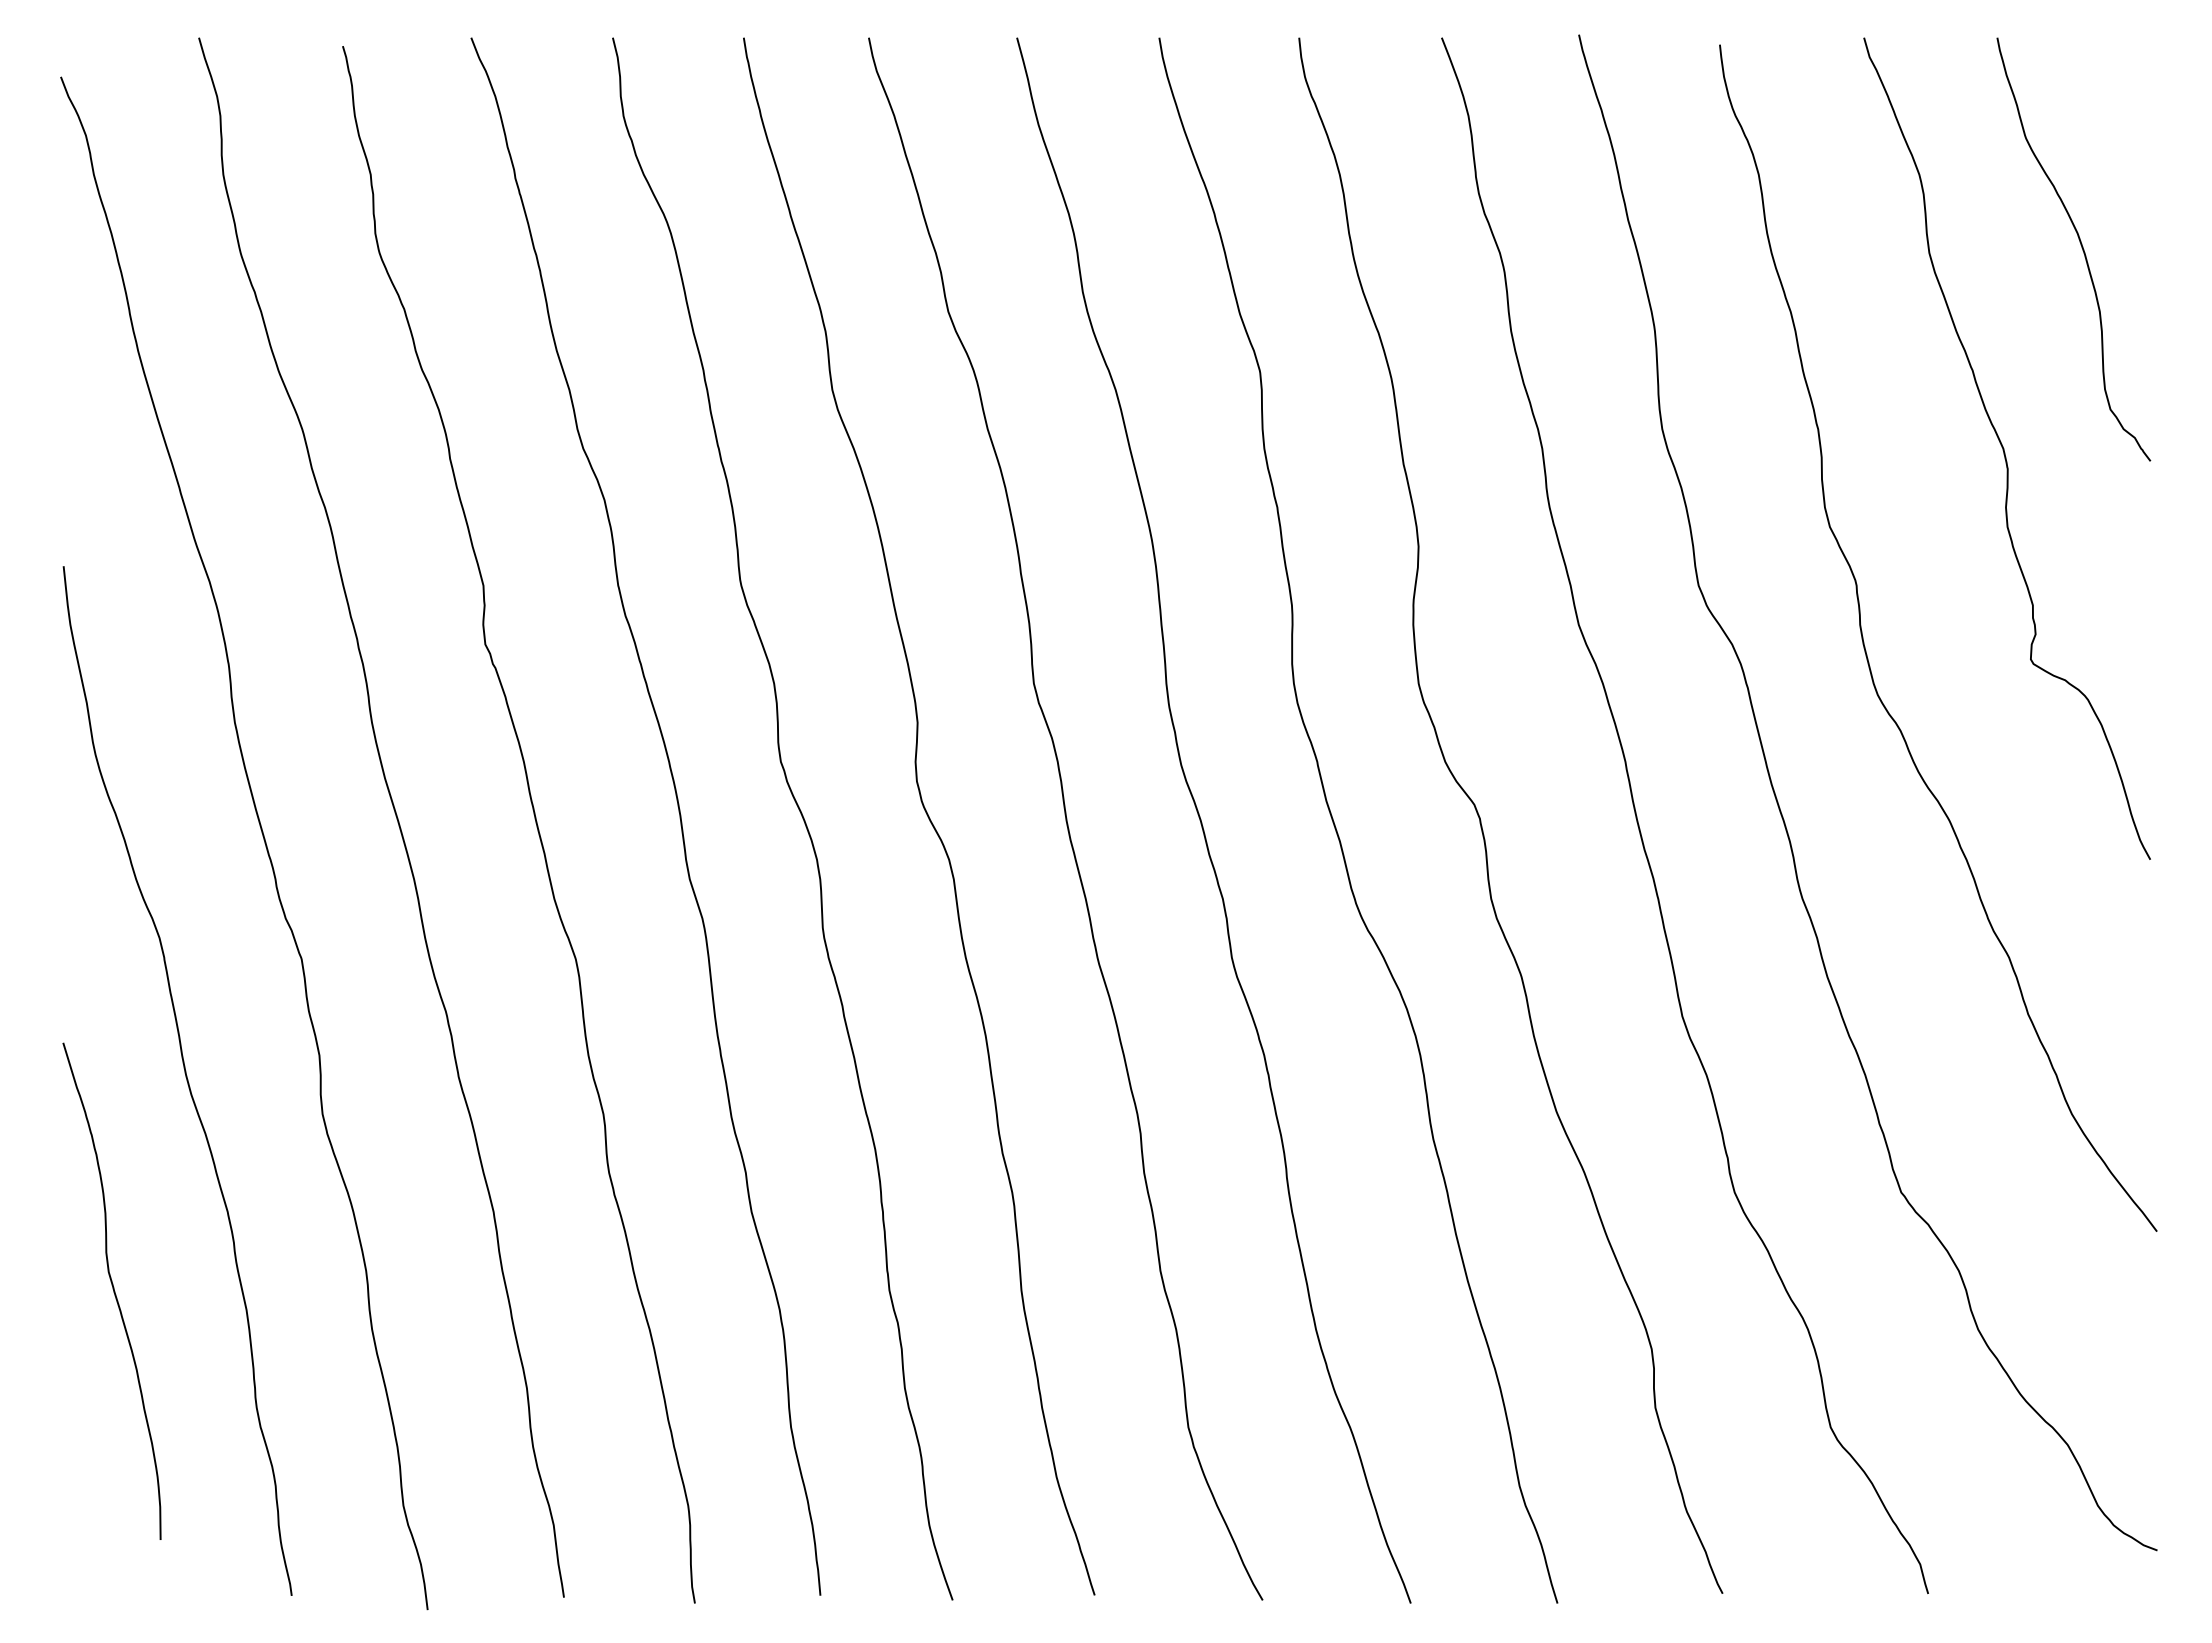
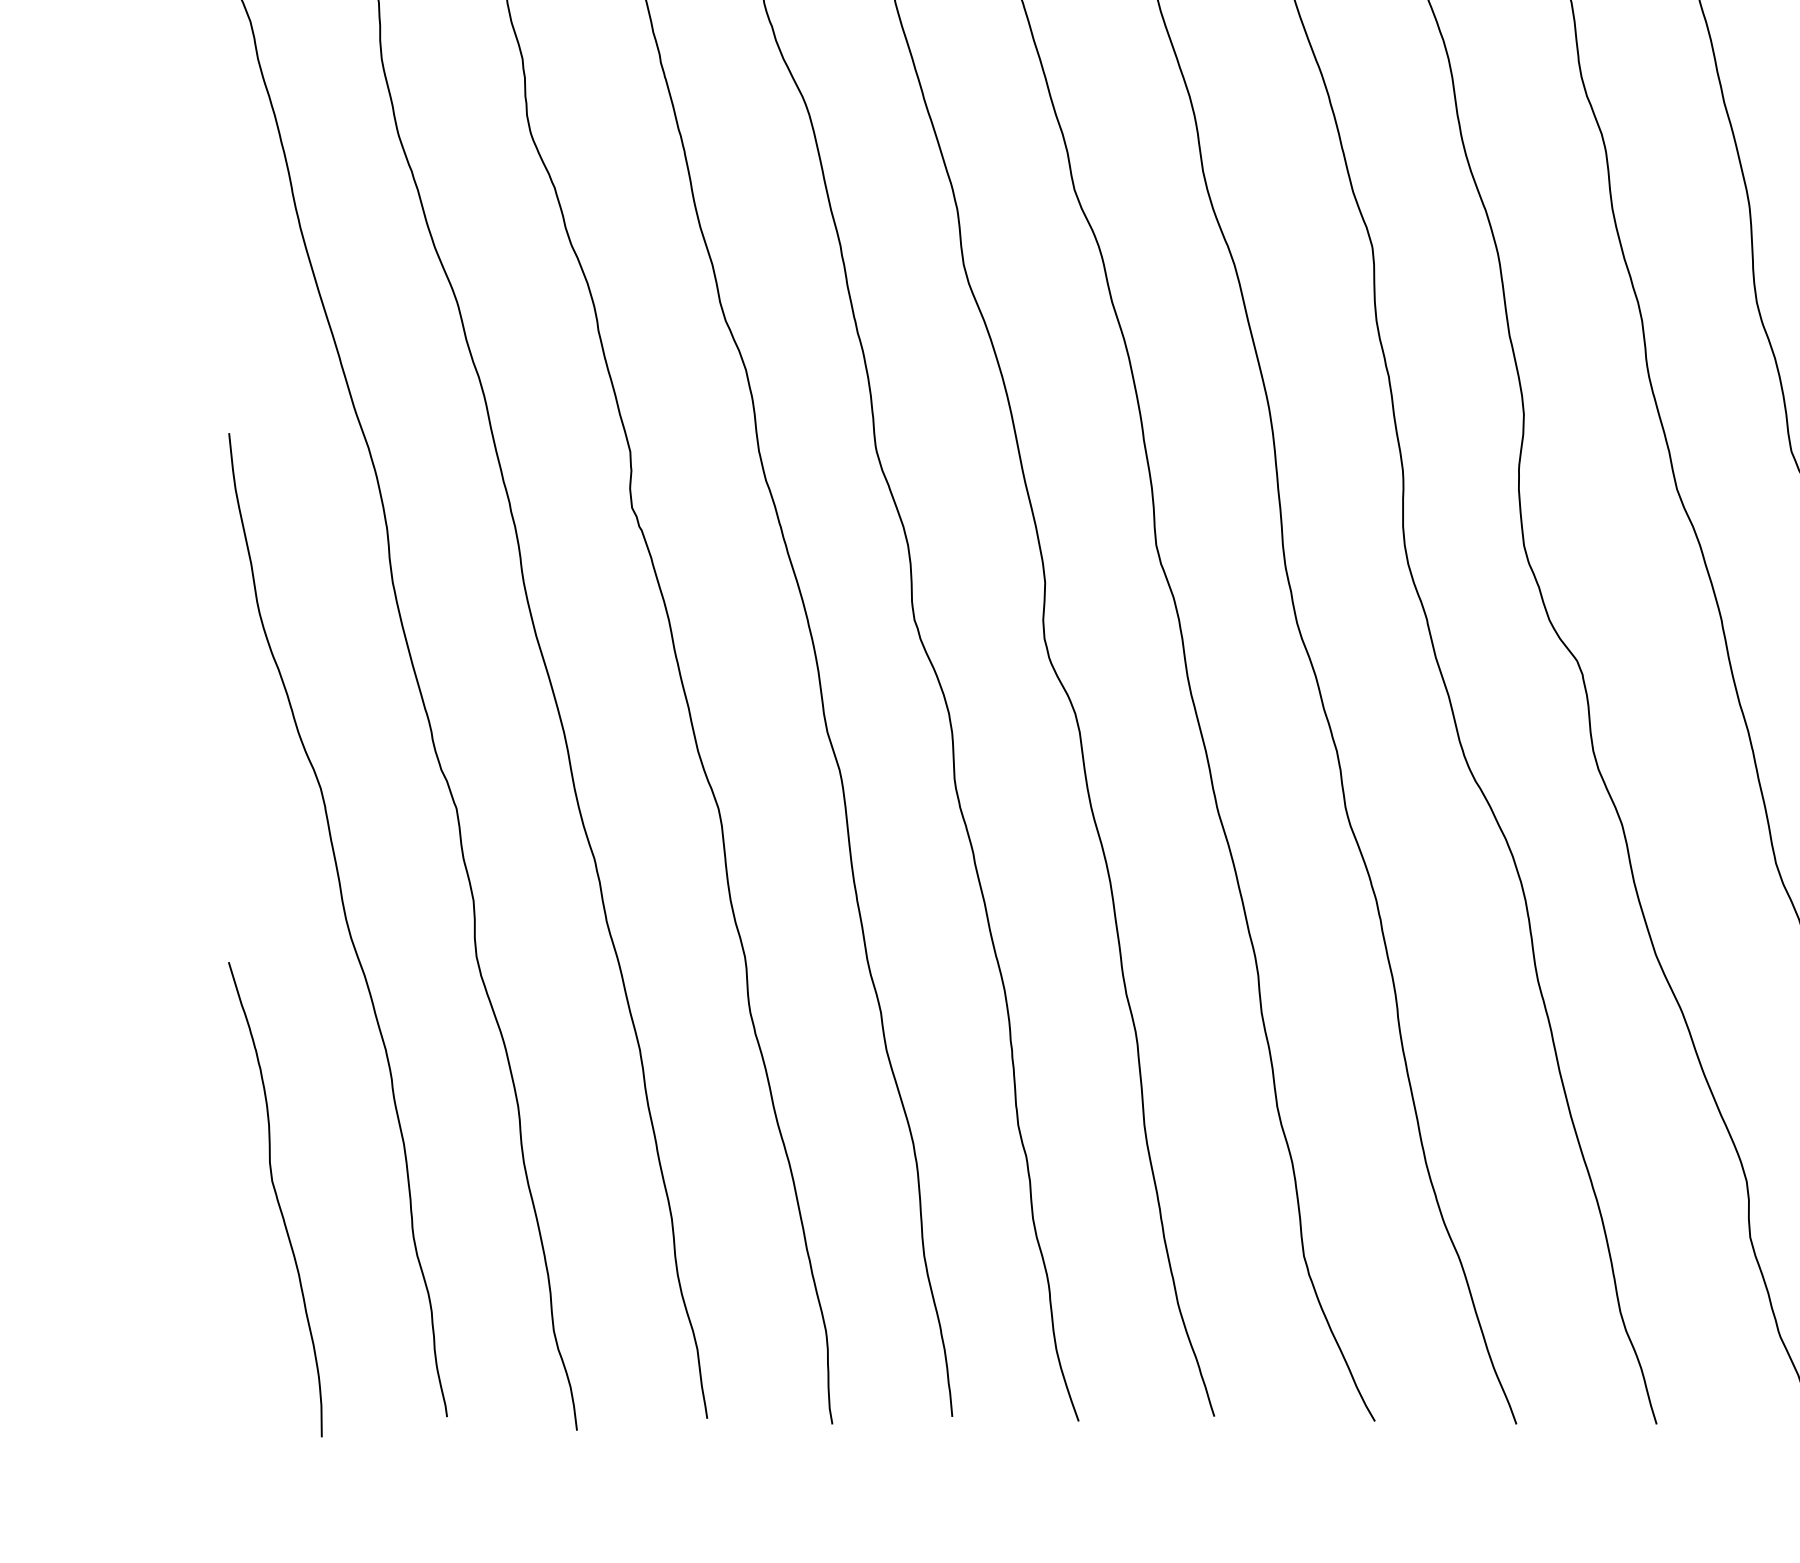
curve: (112, 1289) -> (275, 1197), moved

